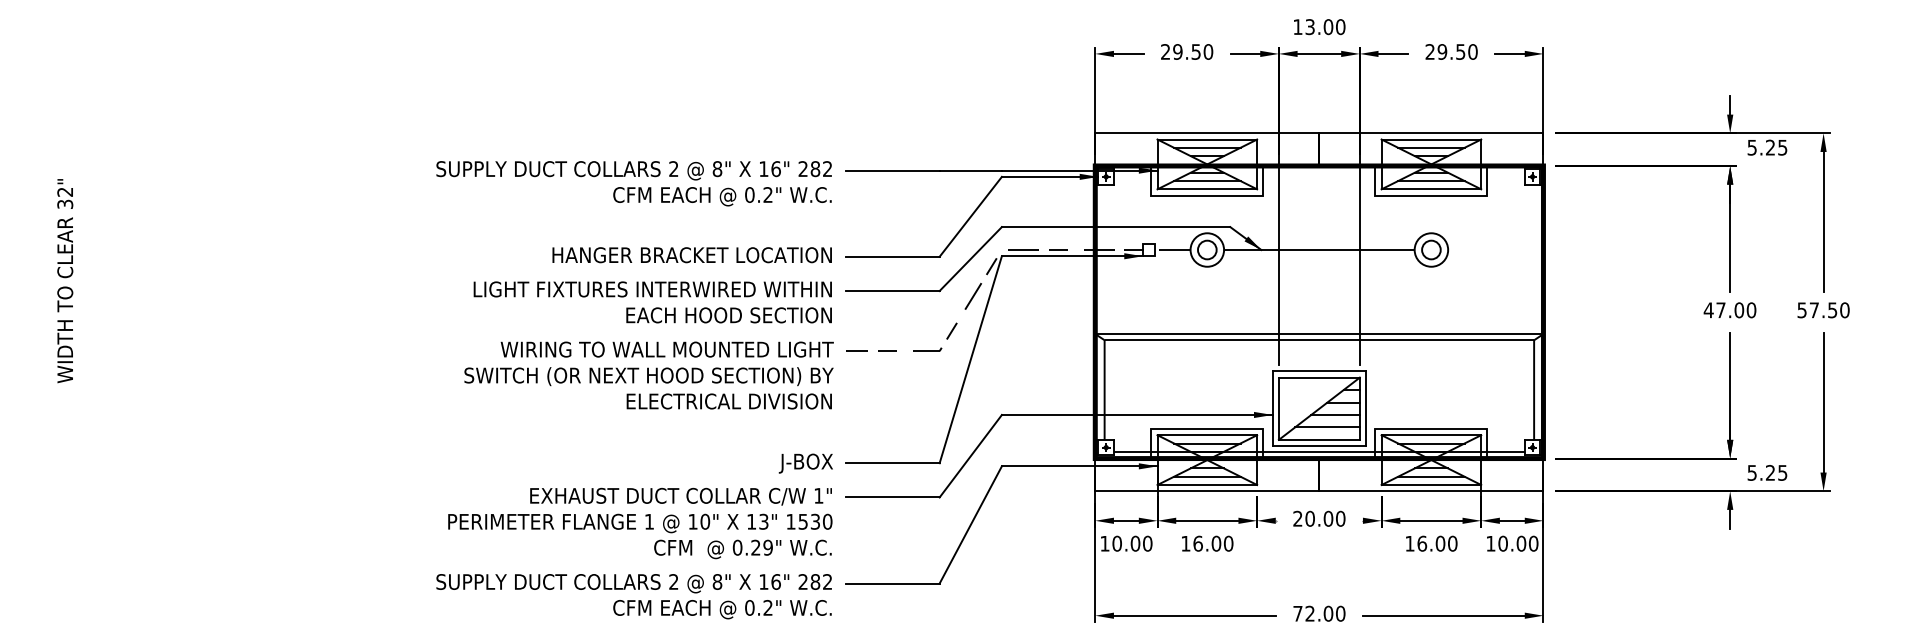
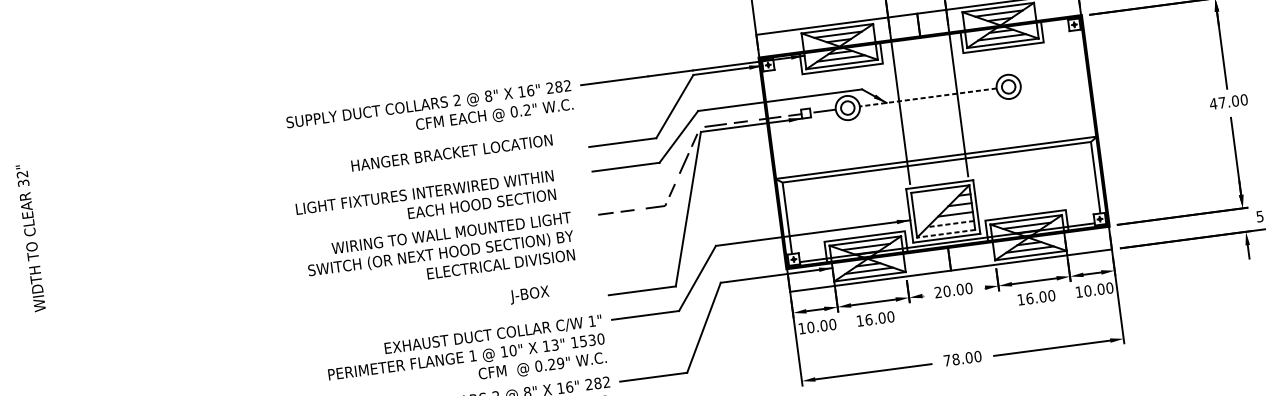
line: (1318, 250) -> (927, 97), solid -> dashed
text: (691, 255) -> (451, 153), moved
text: (652, 302) -> (425, 201), moved
text: (648, 375) -> (440, 253), moved
line: (1326, 427) -> (950, 224), solid -> dashed
line: (1318, 439) -> (945, 233), solid -> dashed
text: (805, 463) -> (529, 294), moved
text: (1309, 613) -> (955, 359), 72.00 -> 78.00

